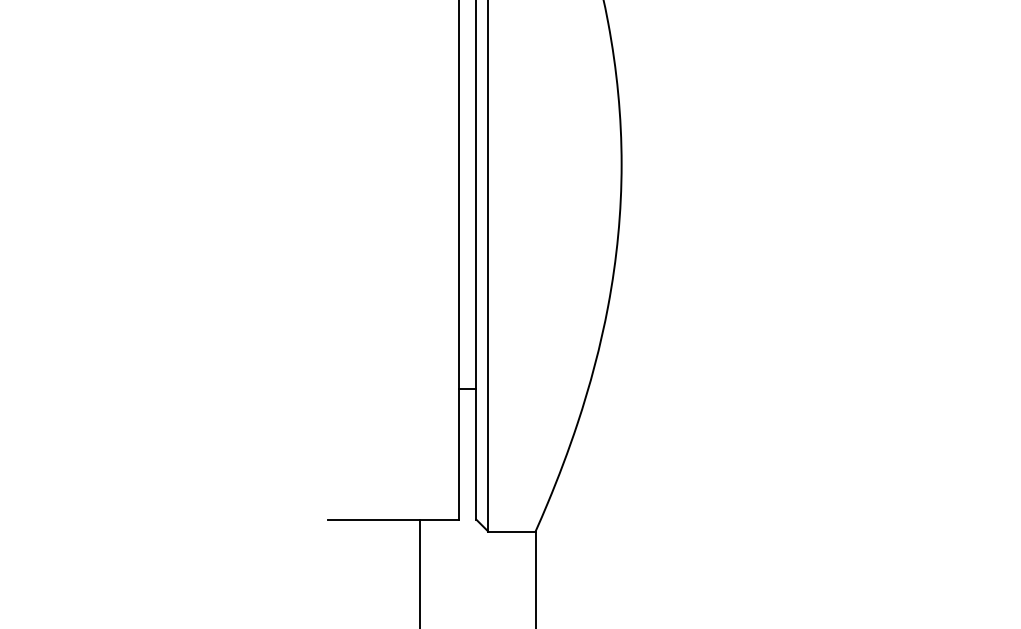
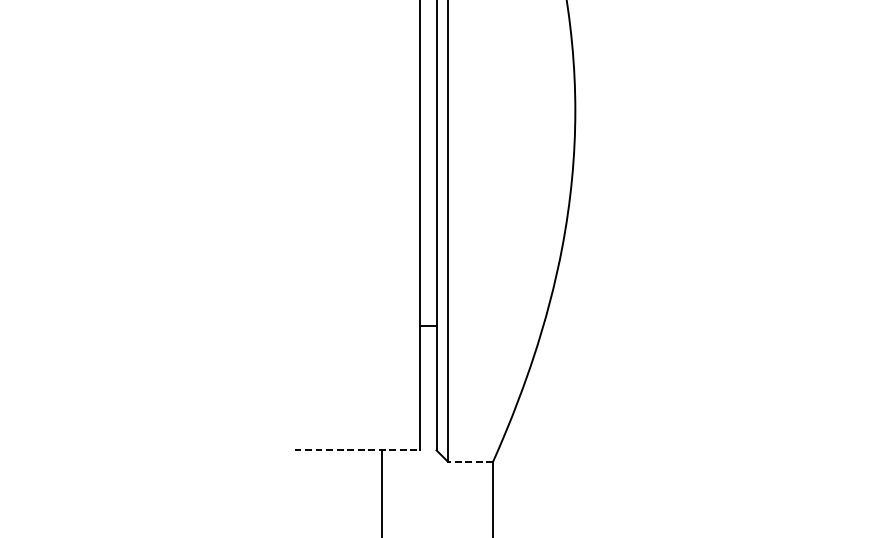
line: (393, 519) -> (357, 450), solid -> dashed
line: (511, 531) -> (470, 461), solid -> dashed

